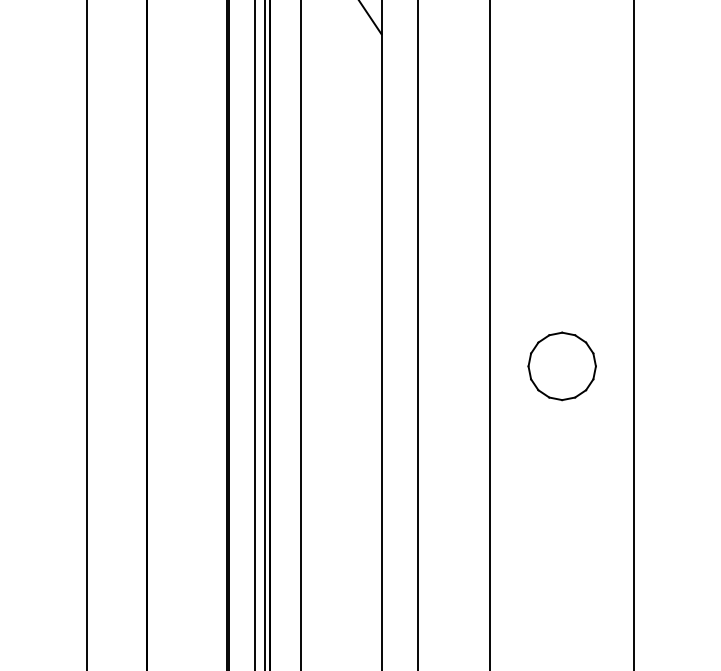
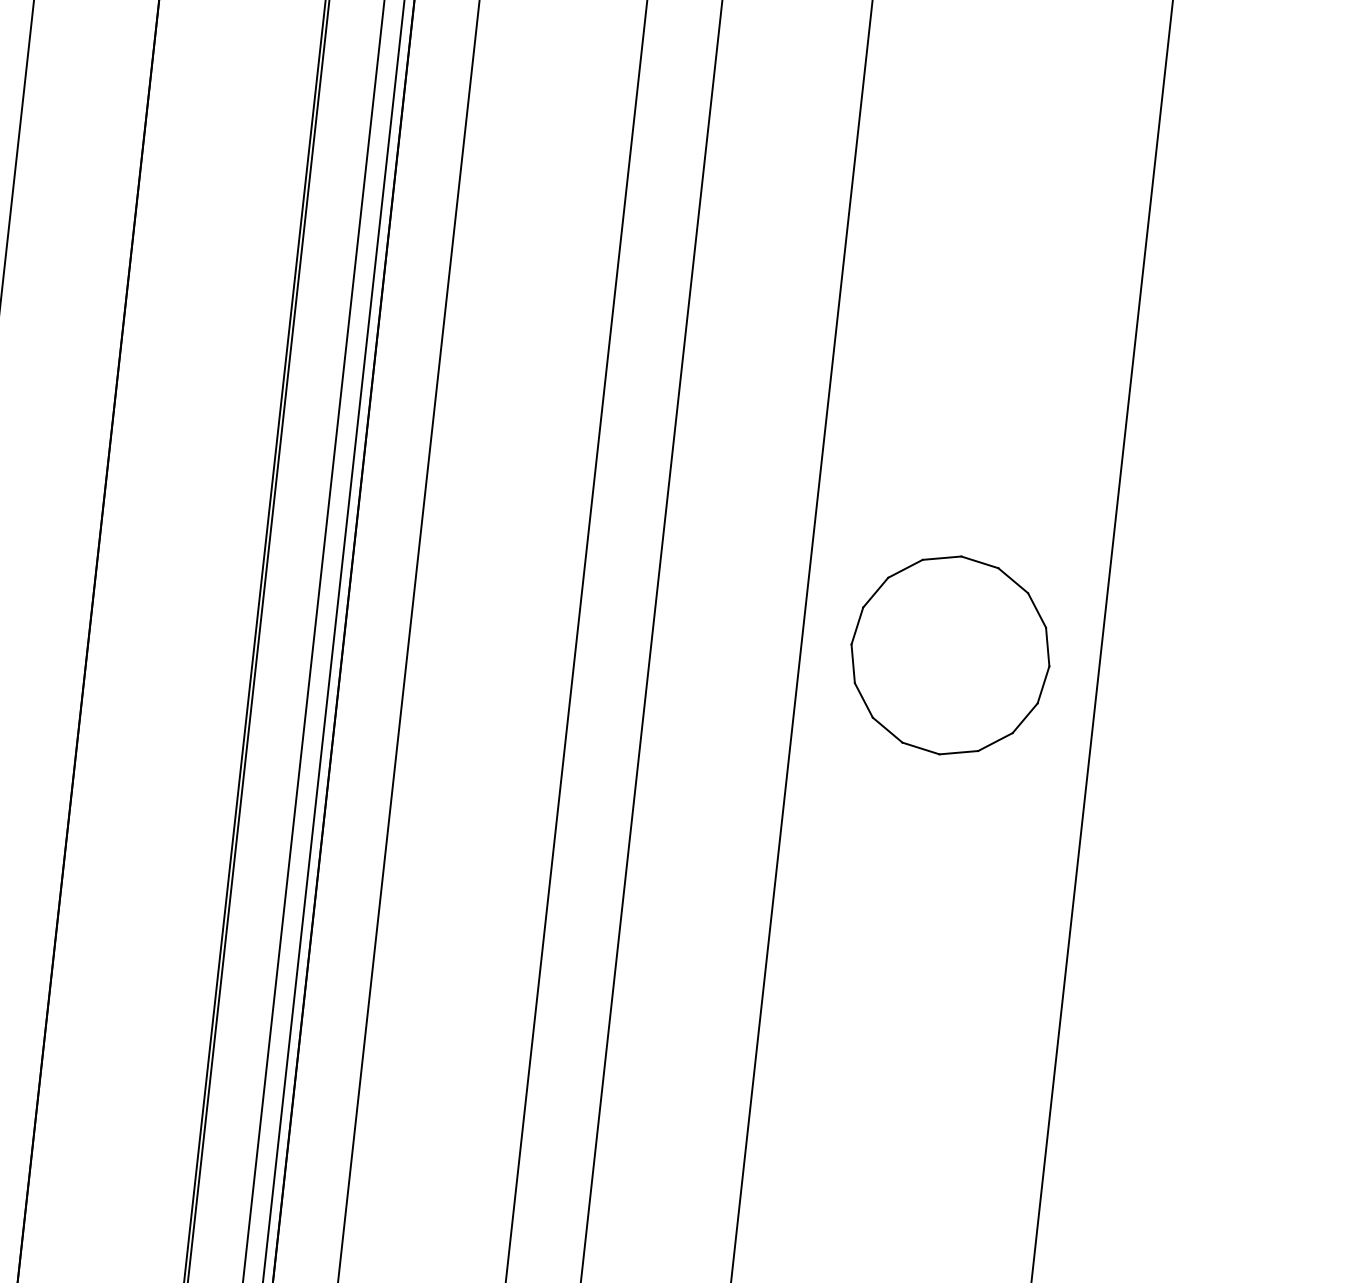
part: (562, 366) -> (951, 655), size x1.43

